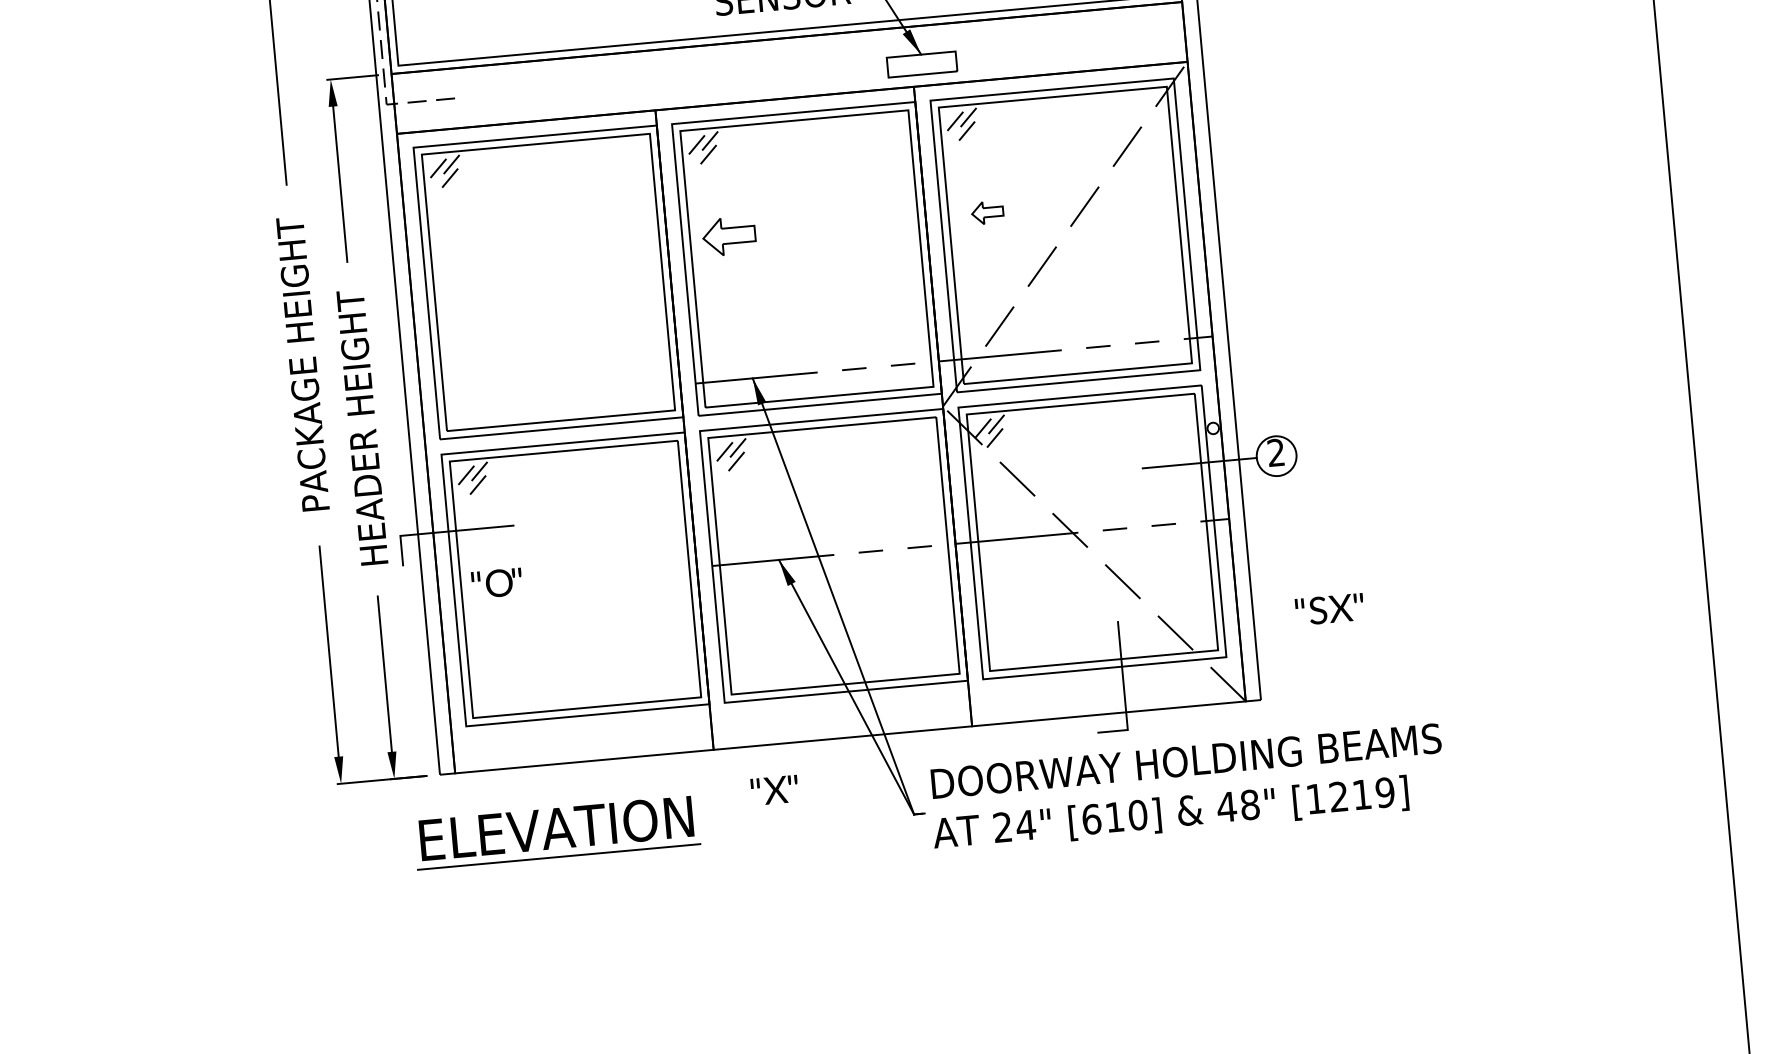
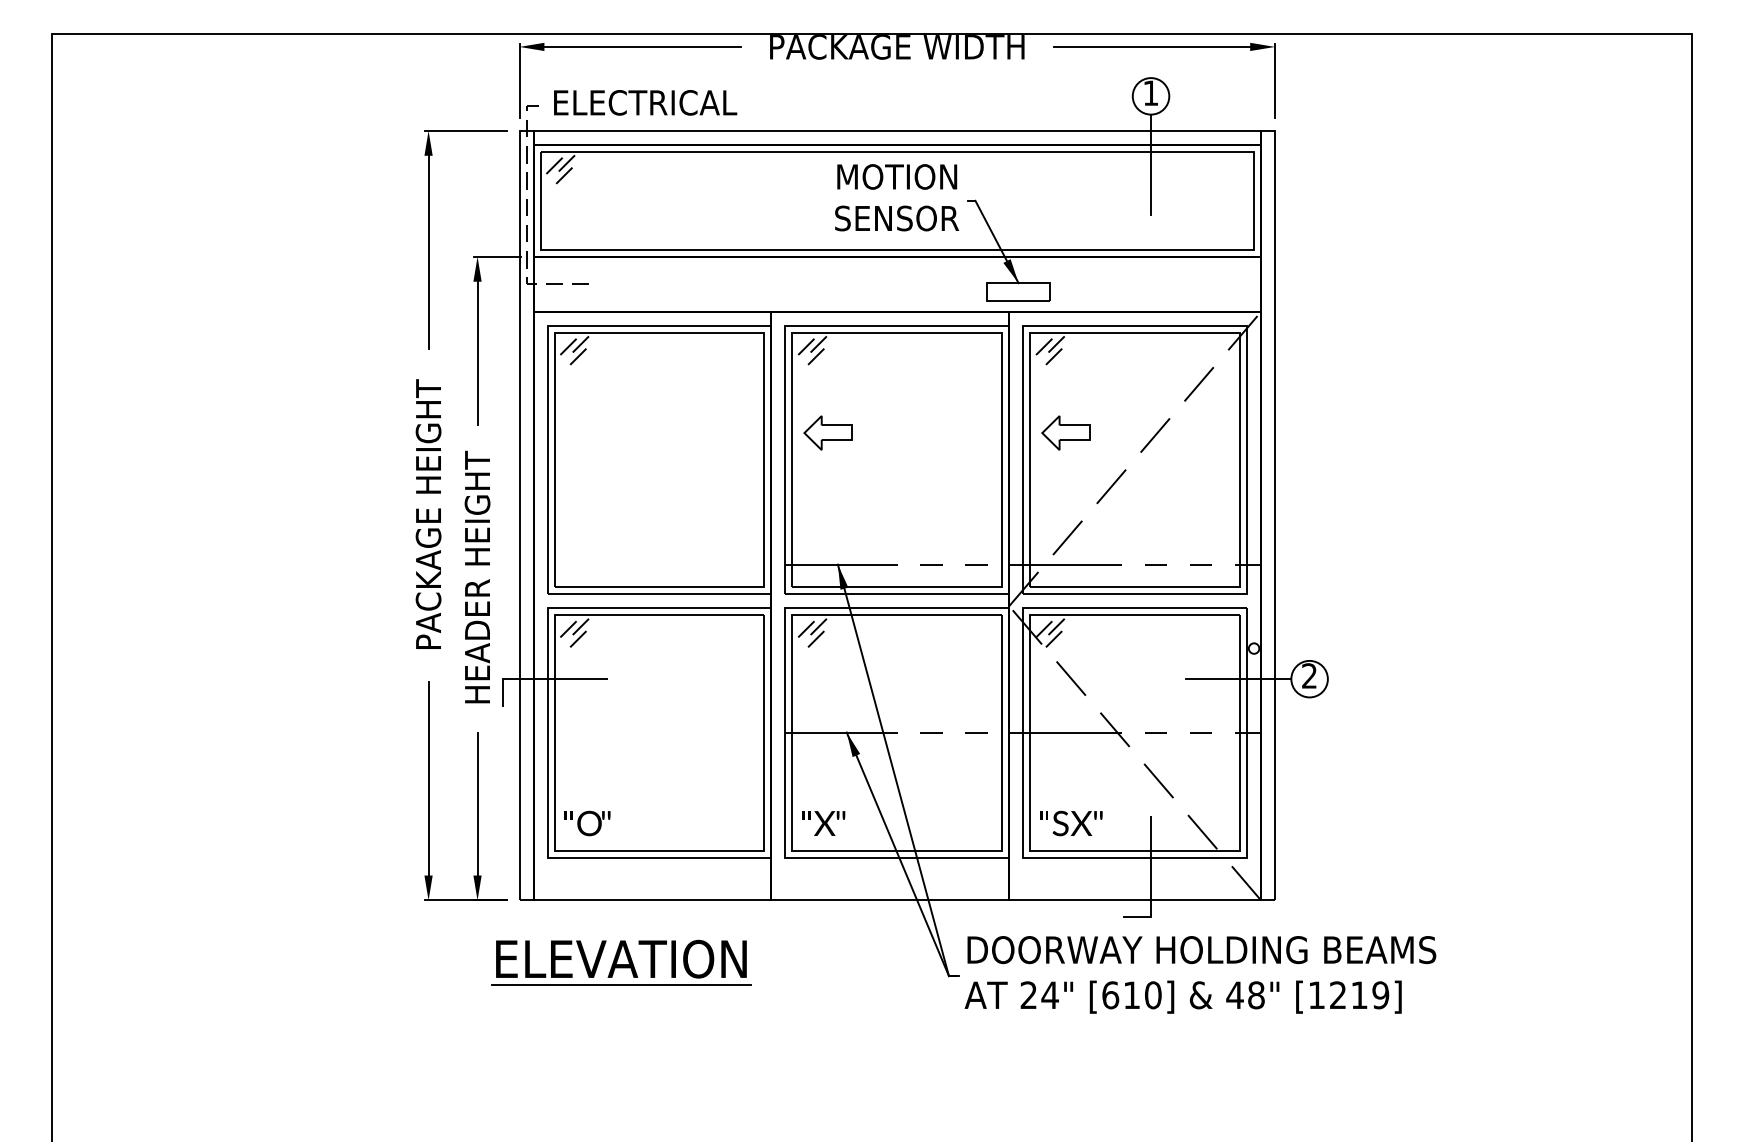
part: (986, 212) -> (1065, 432), size x1.67
text: (497, 583) -> (587, 823), moved
text: (1329, 609) -> (1071, 823), moved
text: (774, 790) -> (823, 823), moved

